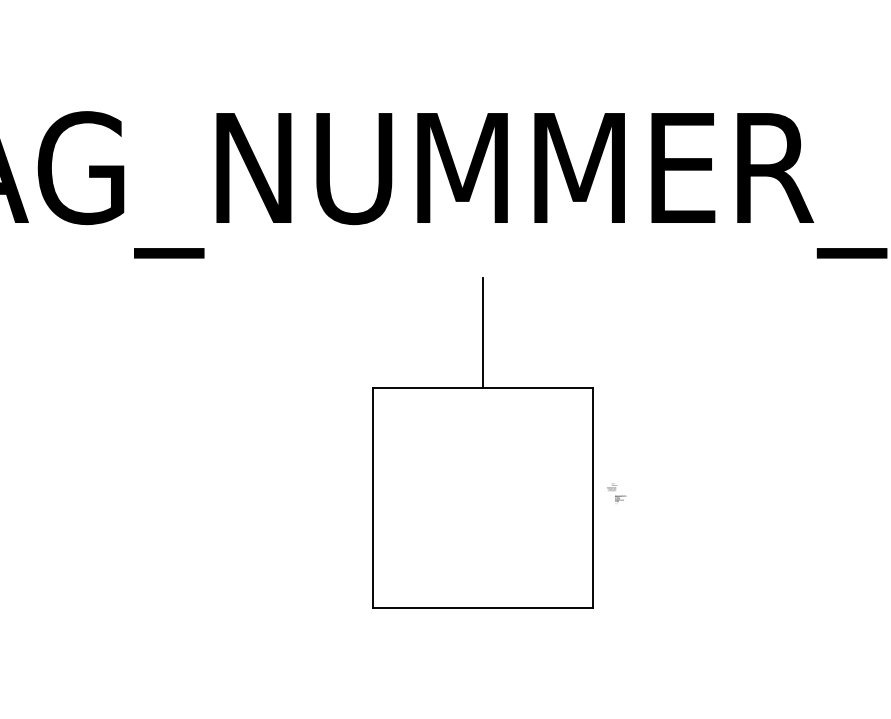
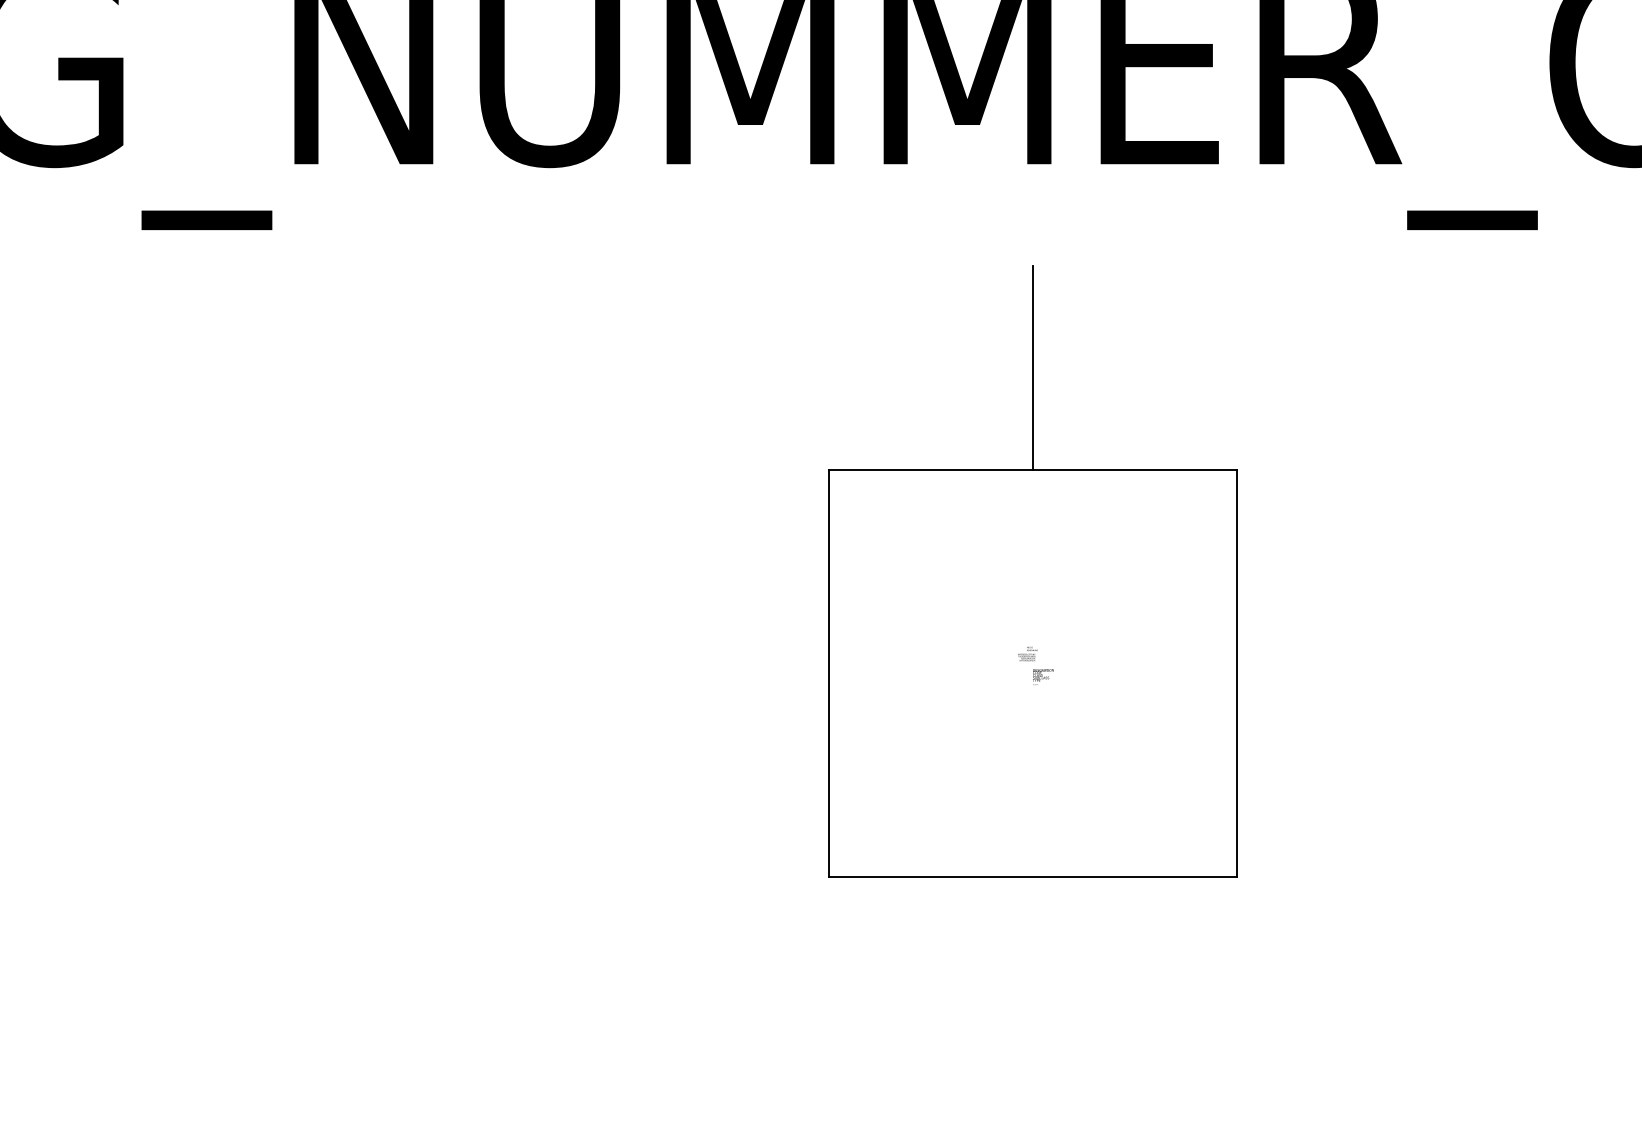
part: (482, 442) -> (1032, 570), moved

